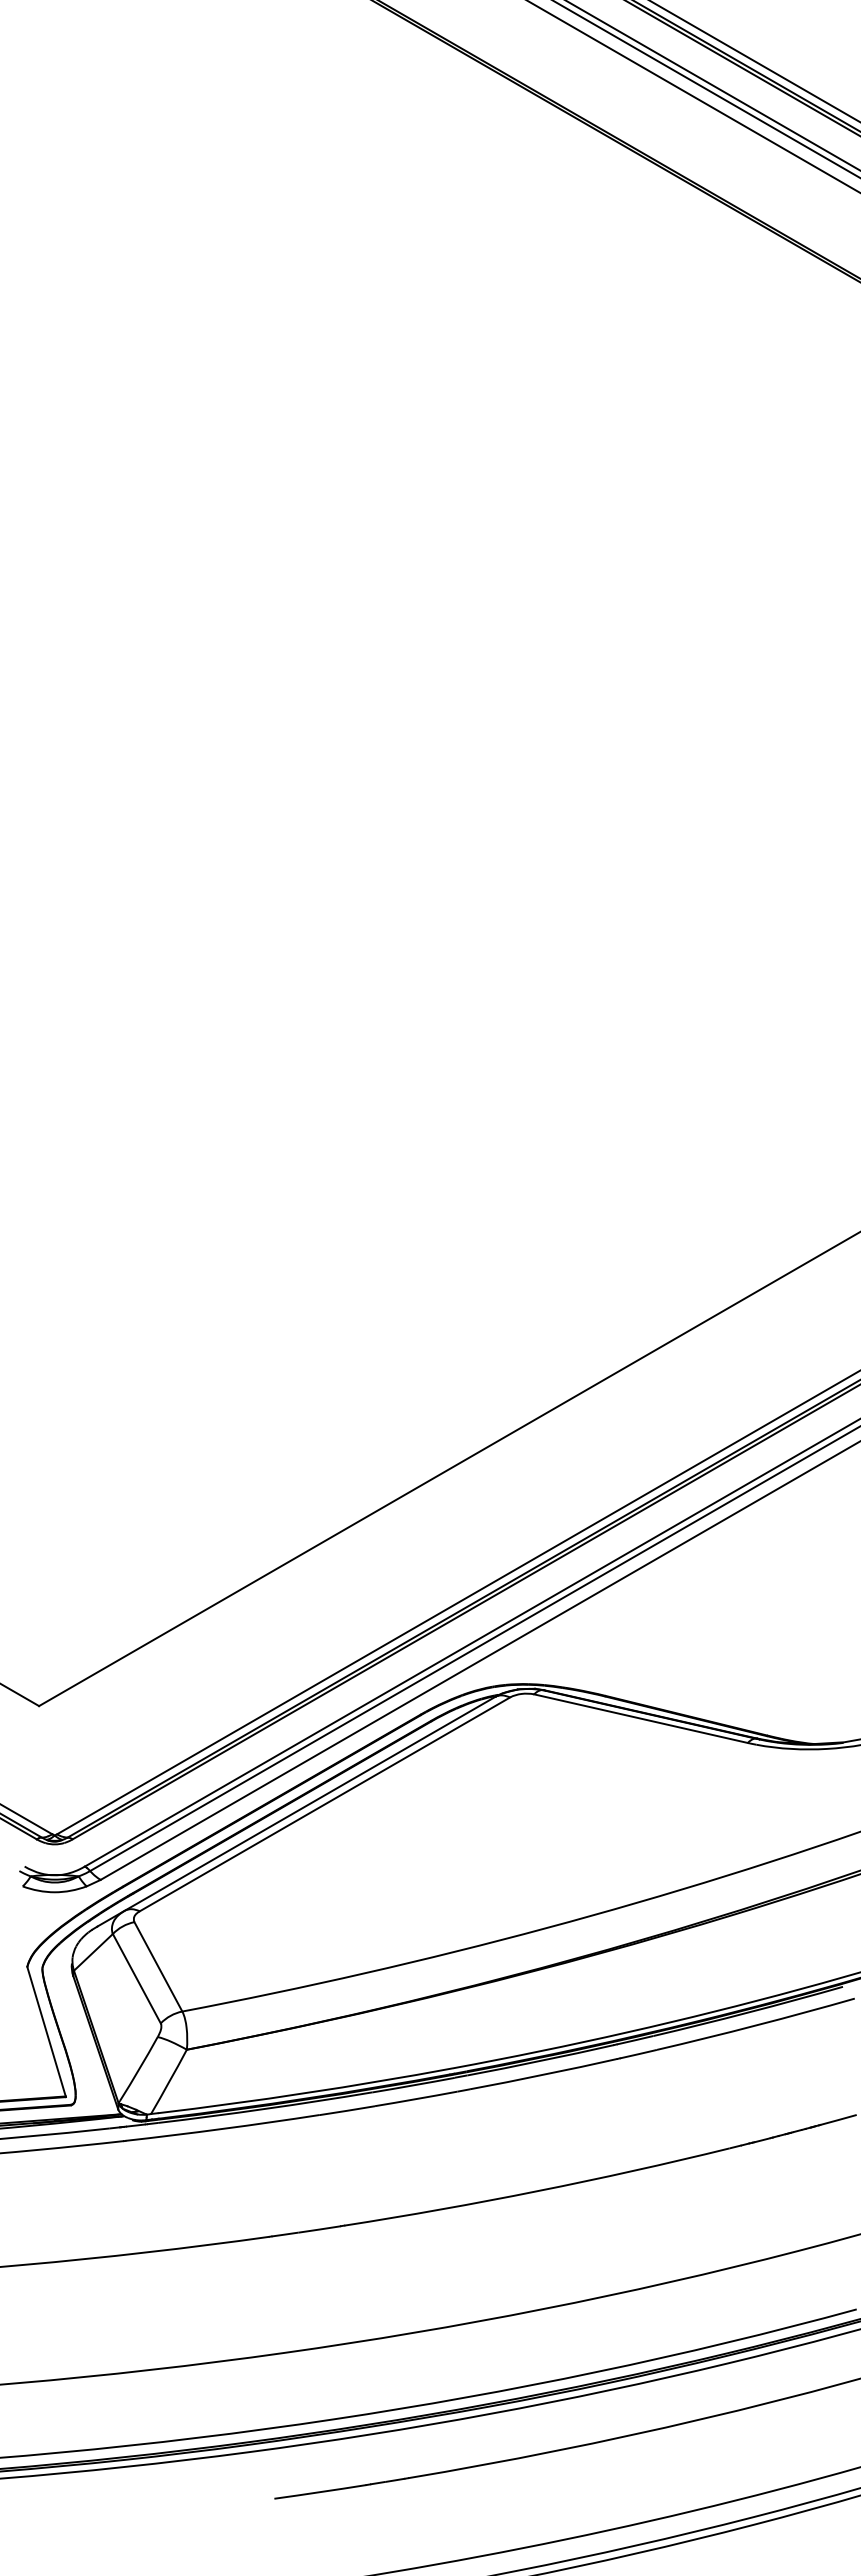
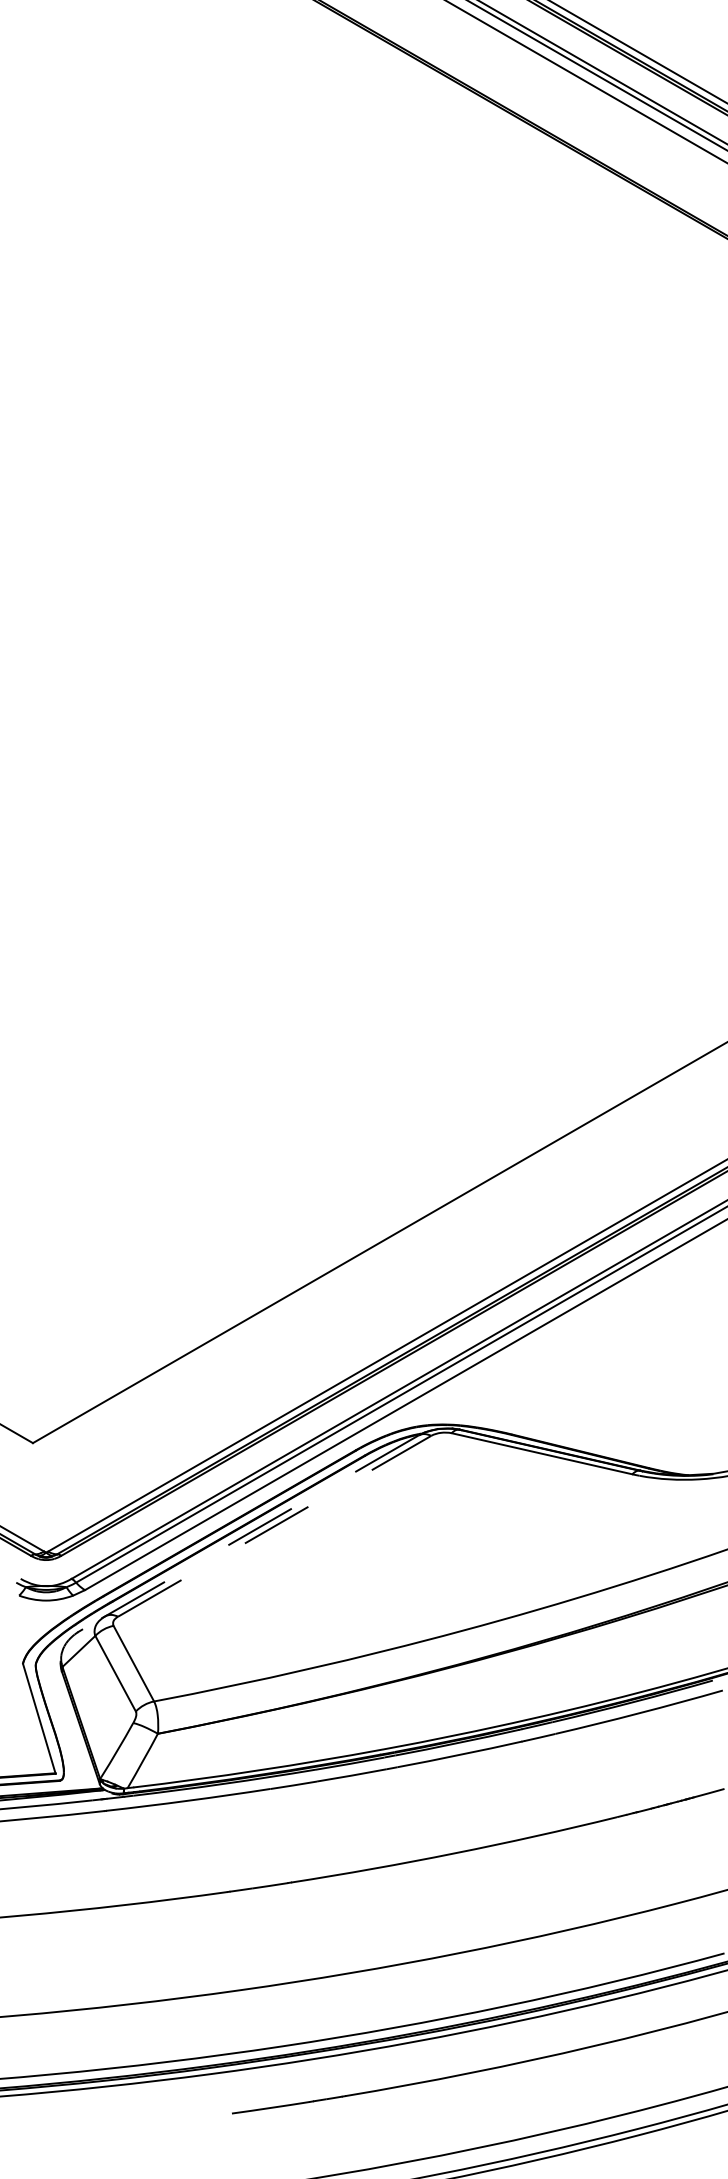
line: (324, 1804) -> (274, 1526), solid -> dashed
line: (296, 1811) -> (250, 1532), solid -> dashed

